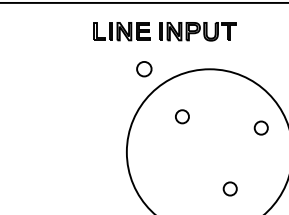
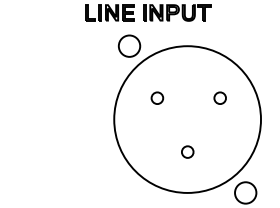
part: (144, 68) -> (129, 45), size x1.67
circle: (182, 115) -> (157, 97), moved
circle: (260, 127) -> (219, 97), moved
circle: (229, 188) -> (187, 151), moved

